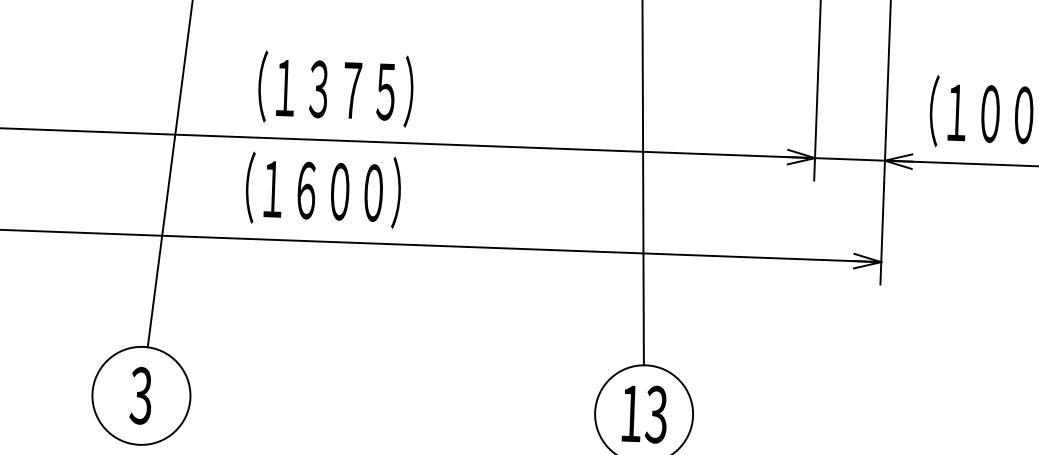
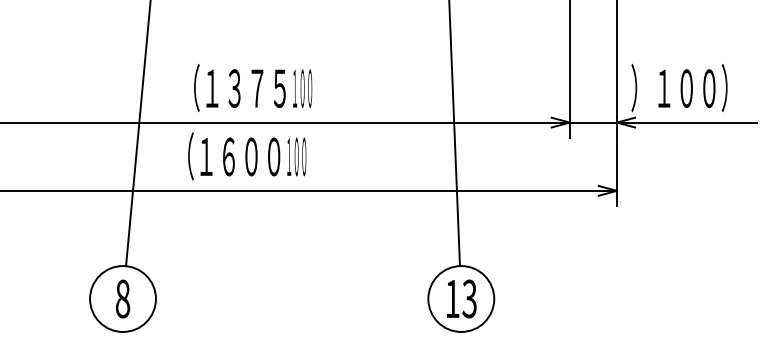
text: (419, 91) -> (302, 87), ） -> １００
text: (923, 109) -> (641, 87), （ -> ）
text: (406, 193) -> (296, 156), ） -> １００
text: (140, 395) -> (122, 298), 3 -> 8

